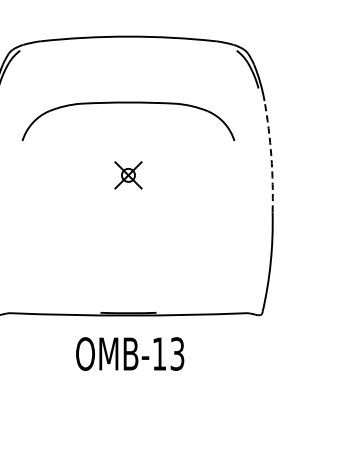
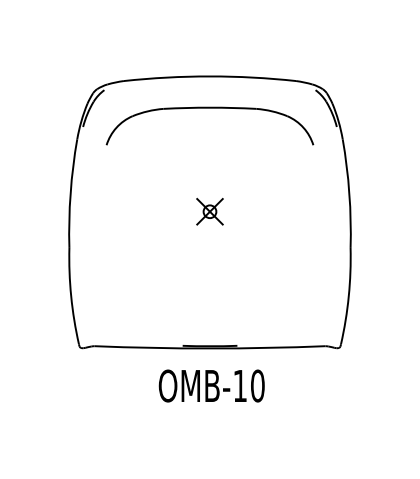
part: (127, 103) -> (209, 108), moved
arc: (271, 156) -> (349, 193), dashed -> solid
text: (177, 353) -> (257, 385), OMB-13 -> OMB-10

